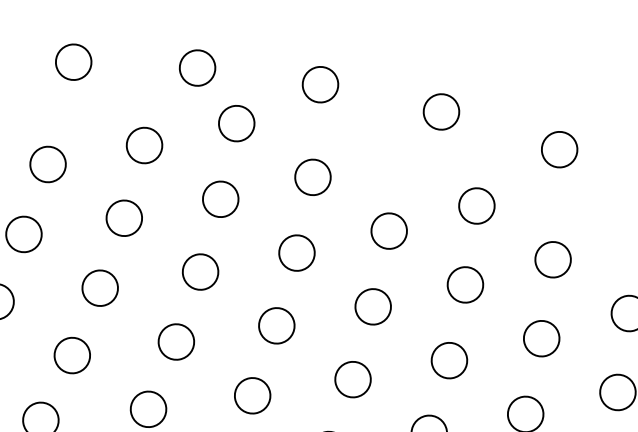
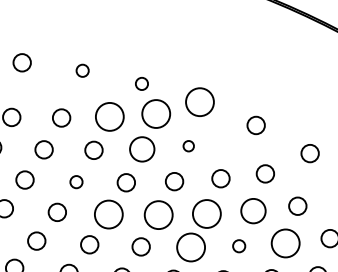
circle: (73, 61) -> (82, 70), size x0.7
circle: (196, 67) -> (141, 83), size x0.7
circle: (319, 83) -> (199, 101), size x1.6
circle: (235, 122) -> (155, 113), size x1.6
circle: (143, 144) -> (109, 116), size x1.6
circle: (312, 175) -> (188, 145), size x0.6
circle: (219, 197) -> (141, 148), size x1.4
circle: (463, 284) -> (252, 210), size x1.4
circle: (99, 286) -> (76, 181), size x0.7
circle: (372, 305) -> (206, 213), size x1.6
circle: (276, 324) -> (158, 214), size x1.6
circle: (541, 338) -> (285, 243), size x1.6
circle: (175, 342) -> (108, 214), size x1.6
circle: (447, 359) -> (238, 245), size x0.7
circle: (351, 379) -> (190, 247), size x1.6

